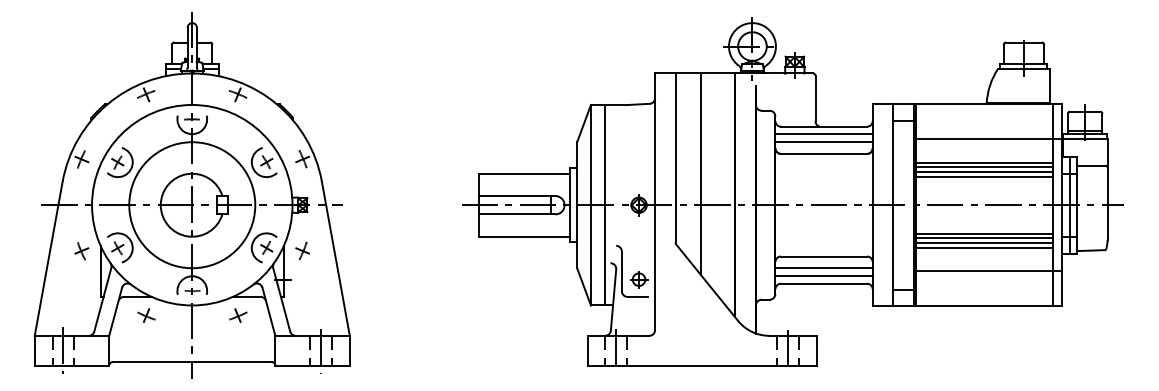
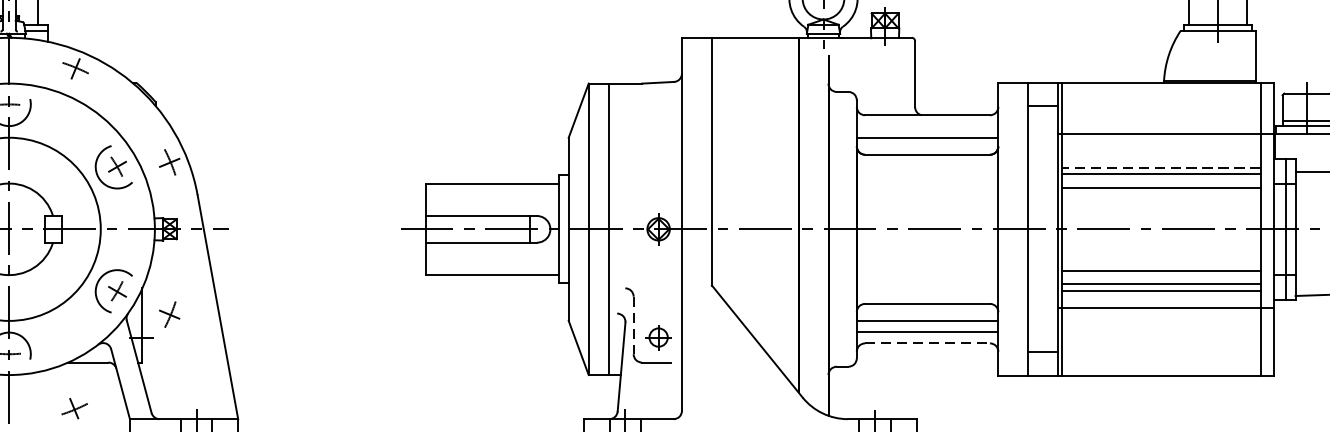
line: (823, 134) -> (926, 126), removed
line: (984, 162) -> (1160, 167), solid -> dashed
line: (984, 172) -> (1160, 181), removed
line: (700, 174) -> (747, 184), removed
line: (984, 238) -> (1160, 277), removed
part: (302, 250) -> (169, 314), moved
line: (621, 271) -> (633, 325), solid -> dashed
line: (987, 271) -> (1165, 308), moved
line: (824, 283) -> (928, 343), solid -> dashed
part: (238, 315) -> (74, 408), moved

